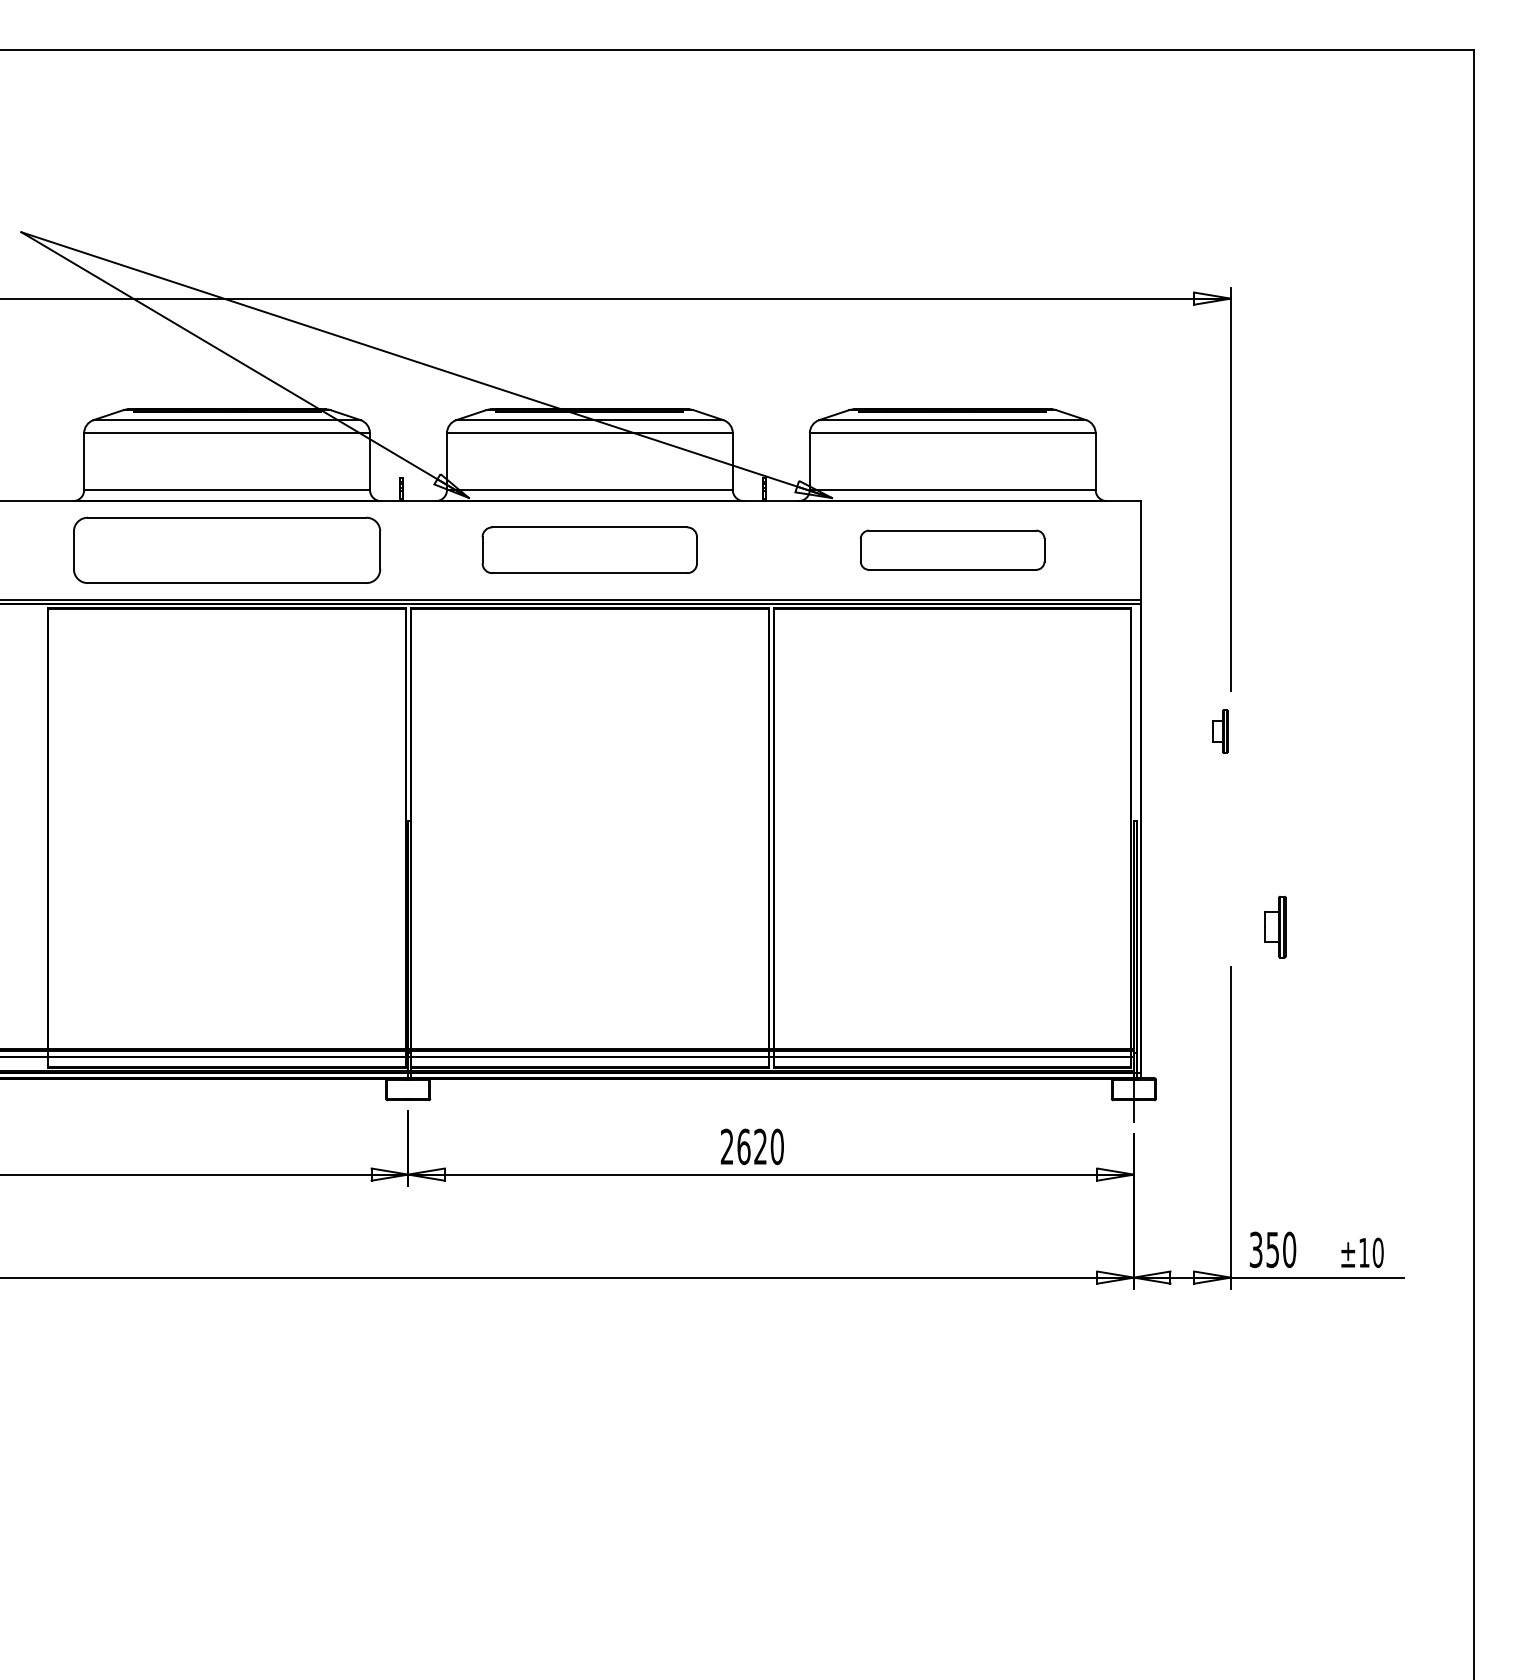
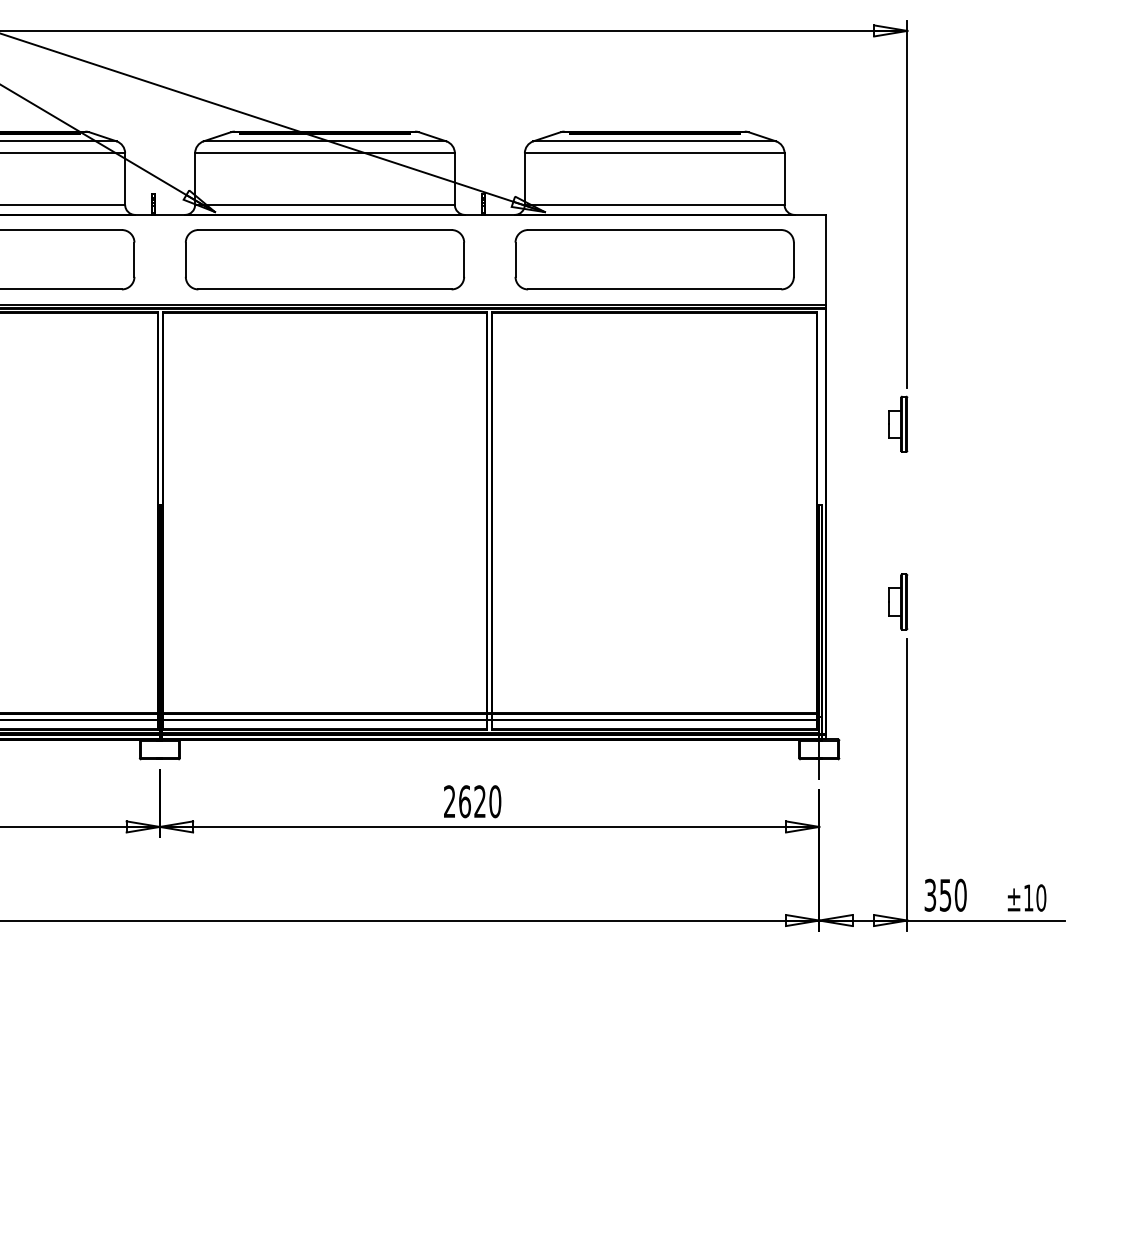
part: (589, 549) -> (324, 258), size x1.43
part: (952, 549) -> (654, 258), size x1.67
part: (1220, 731) -> (898, 424), size x1.43
part: (1275, 926) -> (898, 601), moved

